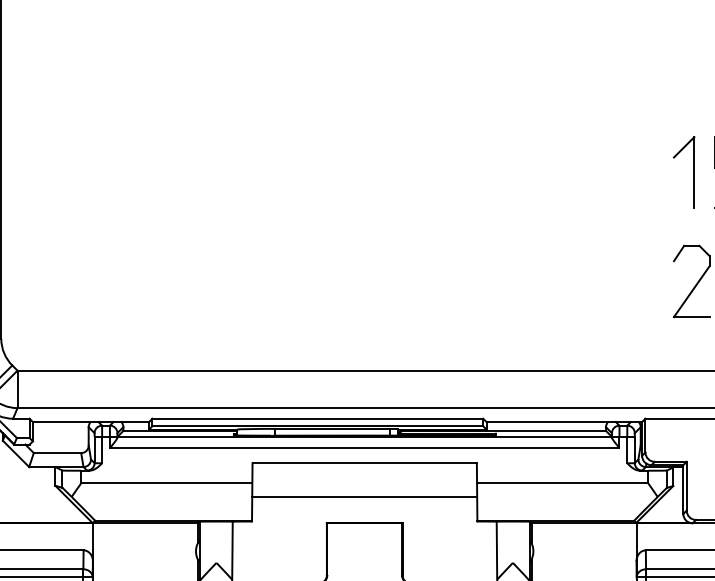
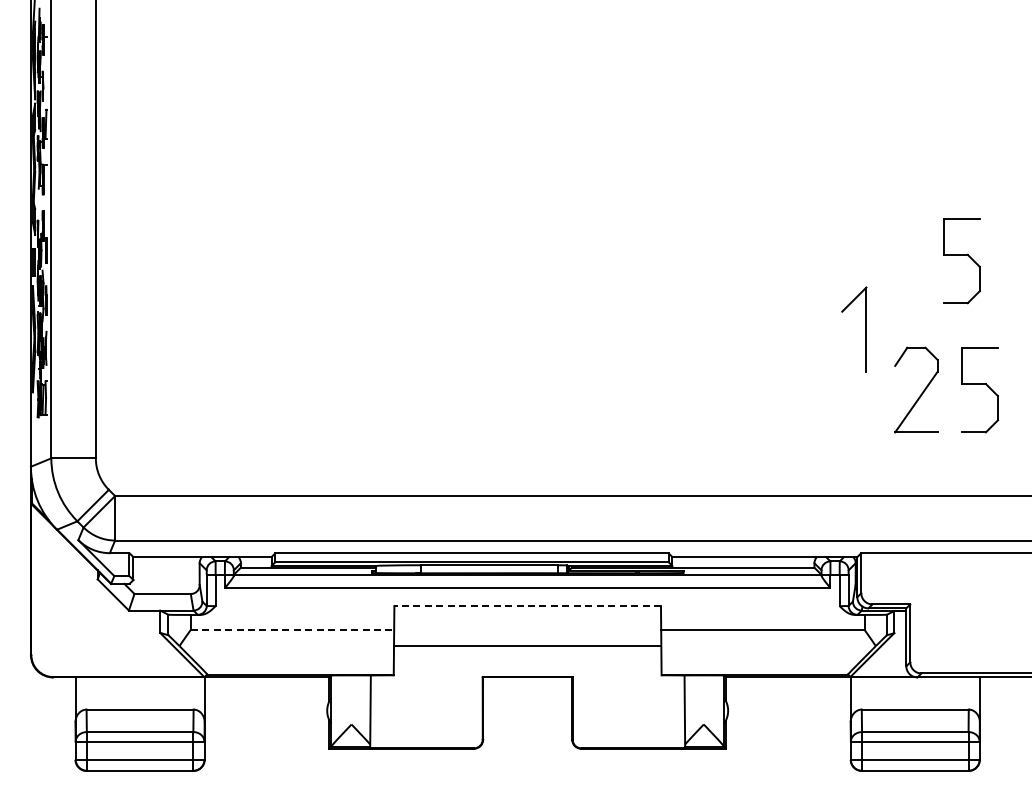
part: (693, 172) -> (865, 329), moved
line: (364, 463) -> (527, 606), solid -> dashed
line: (166, 482) -> (292, 629), solid -> dashed

